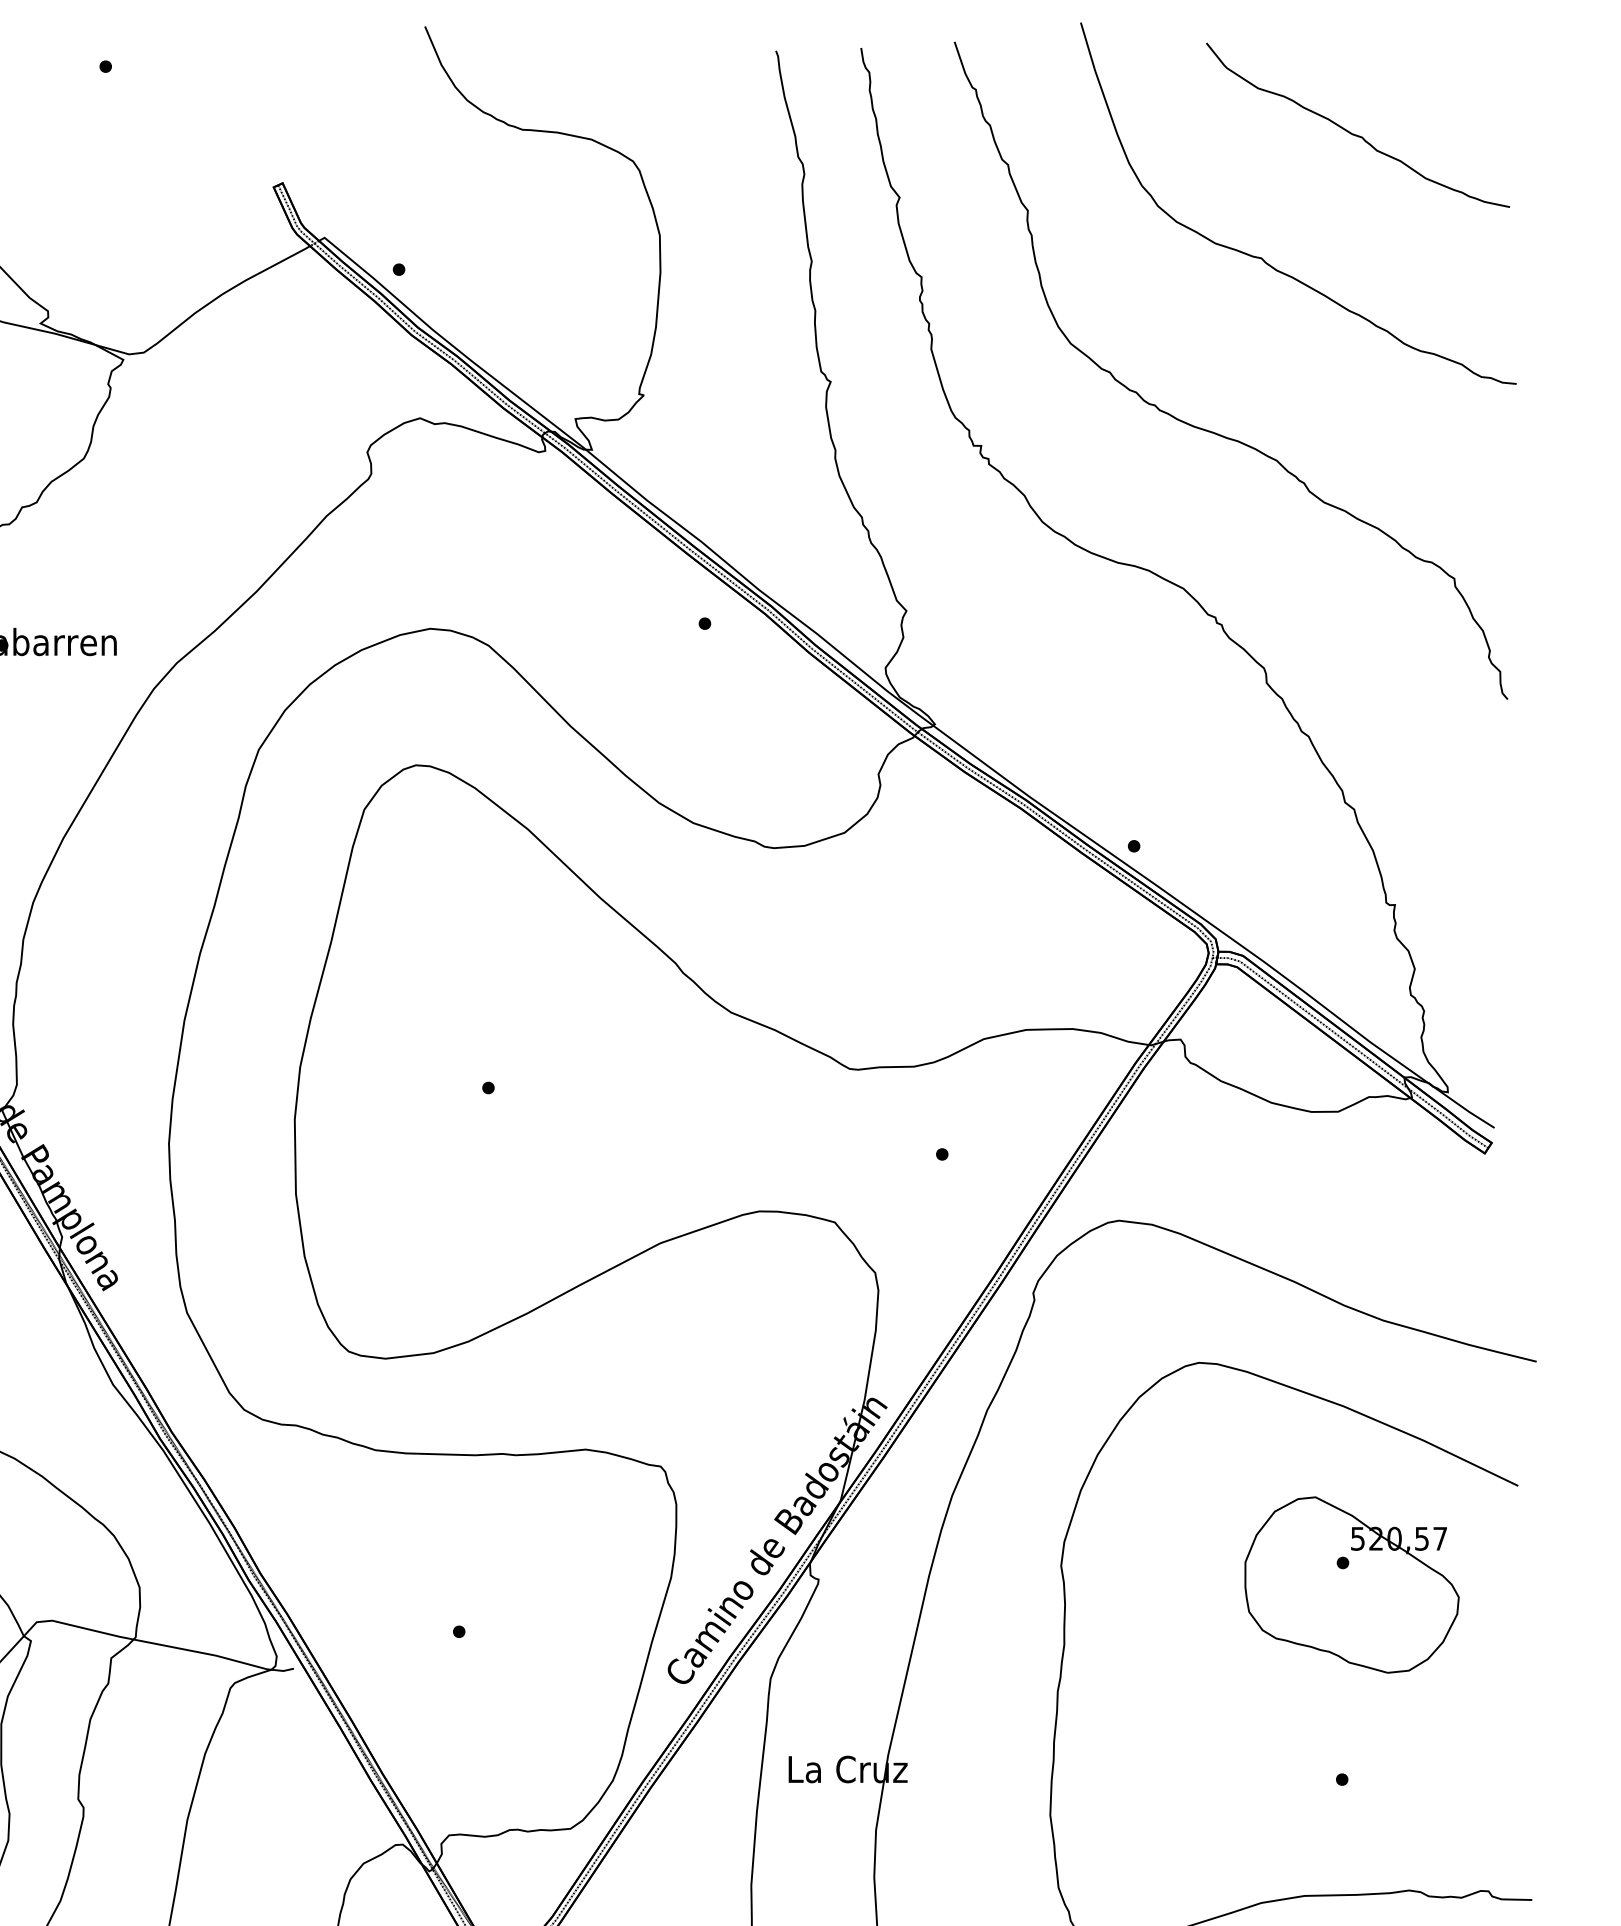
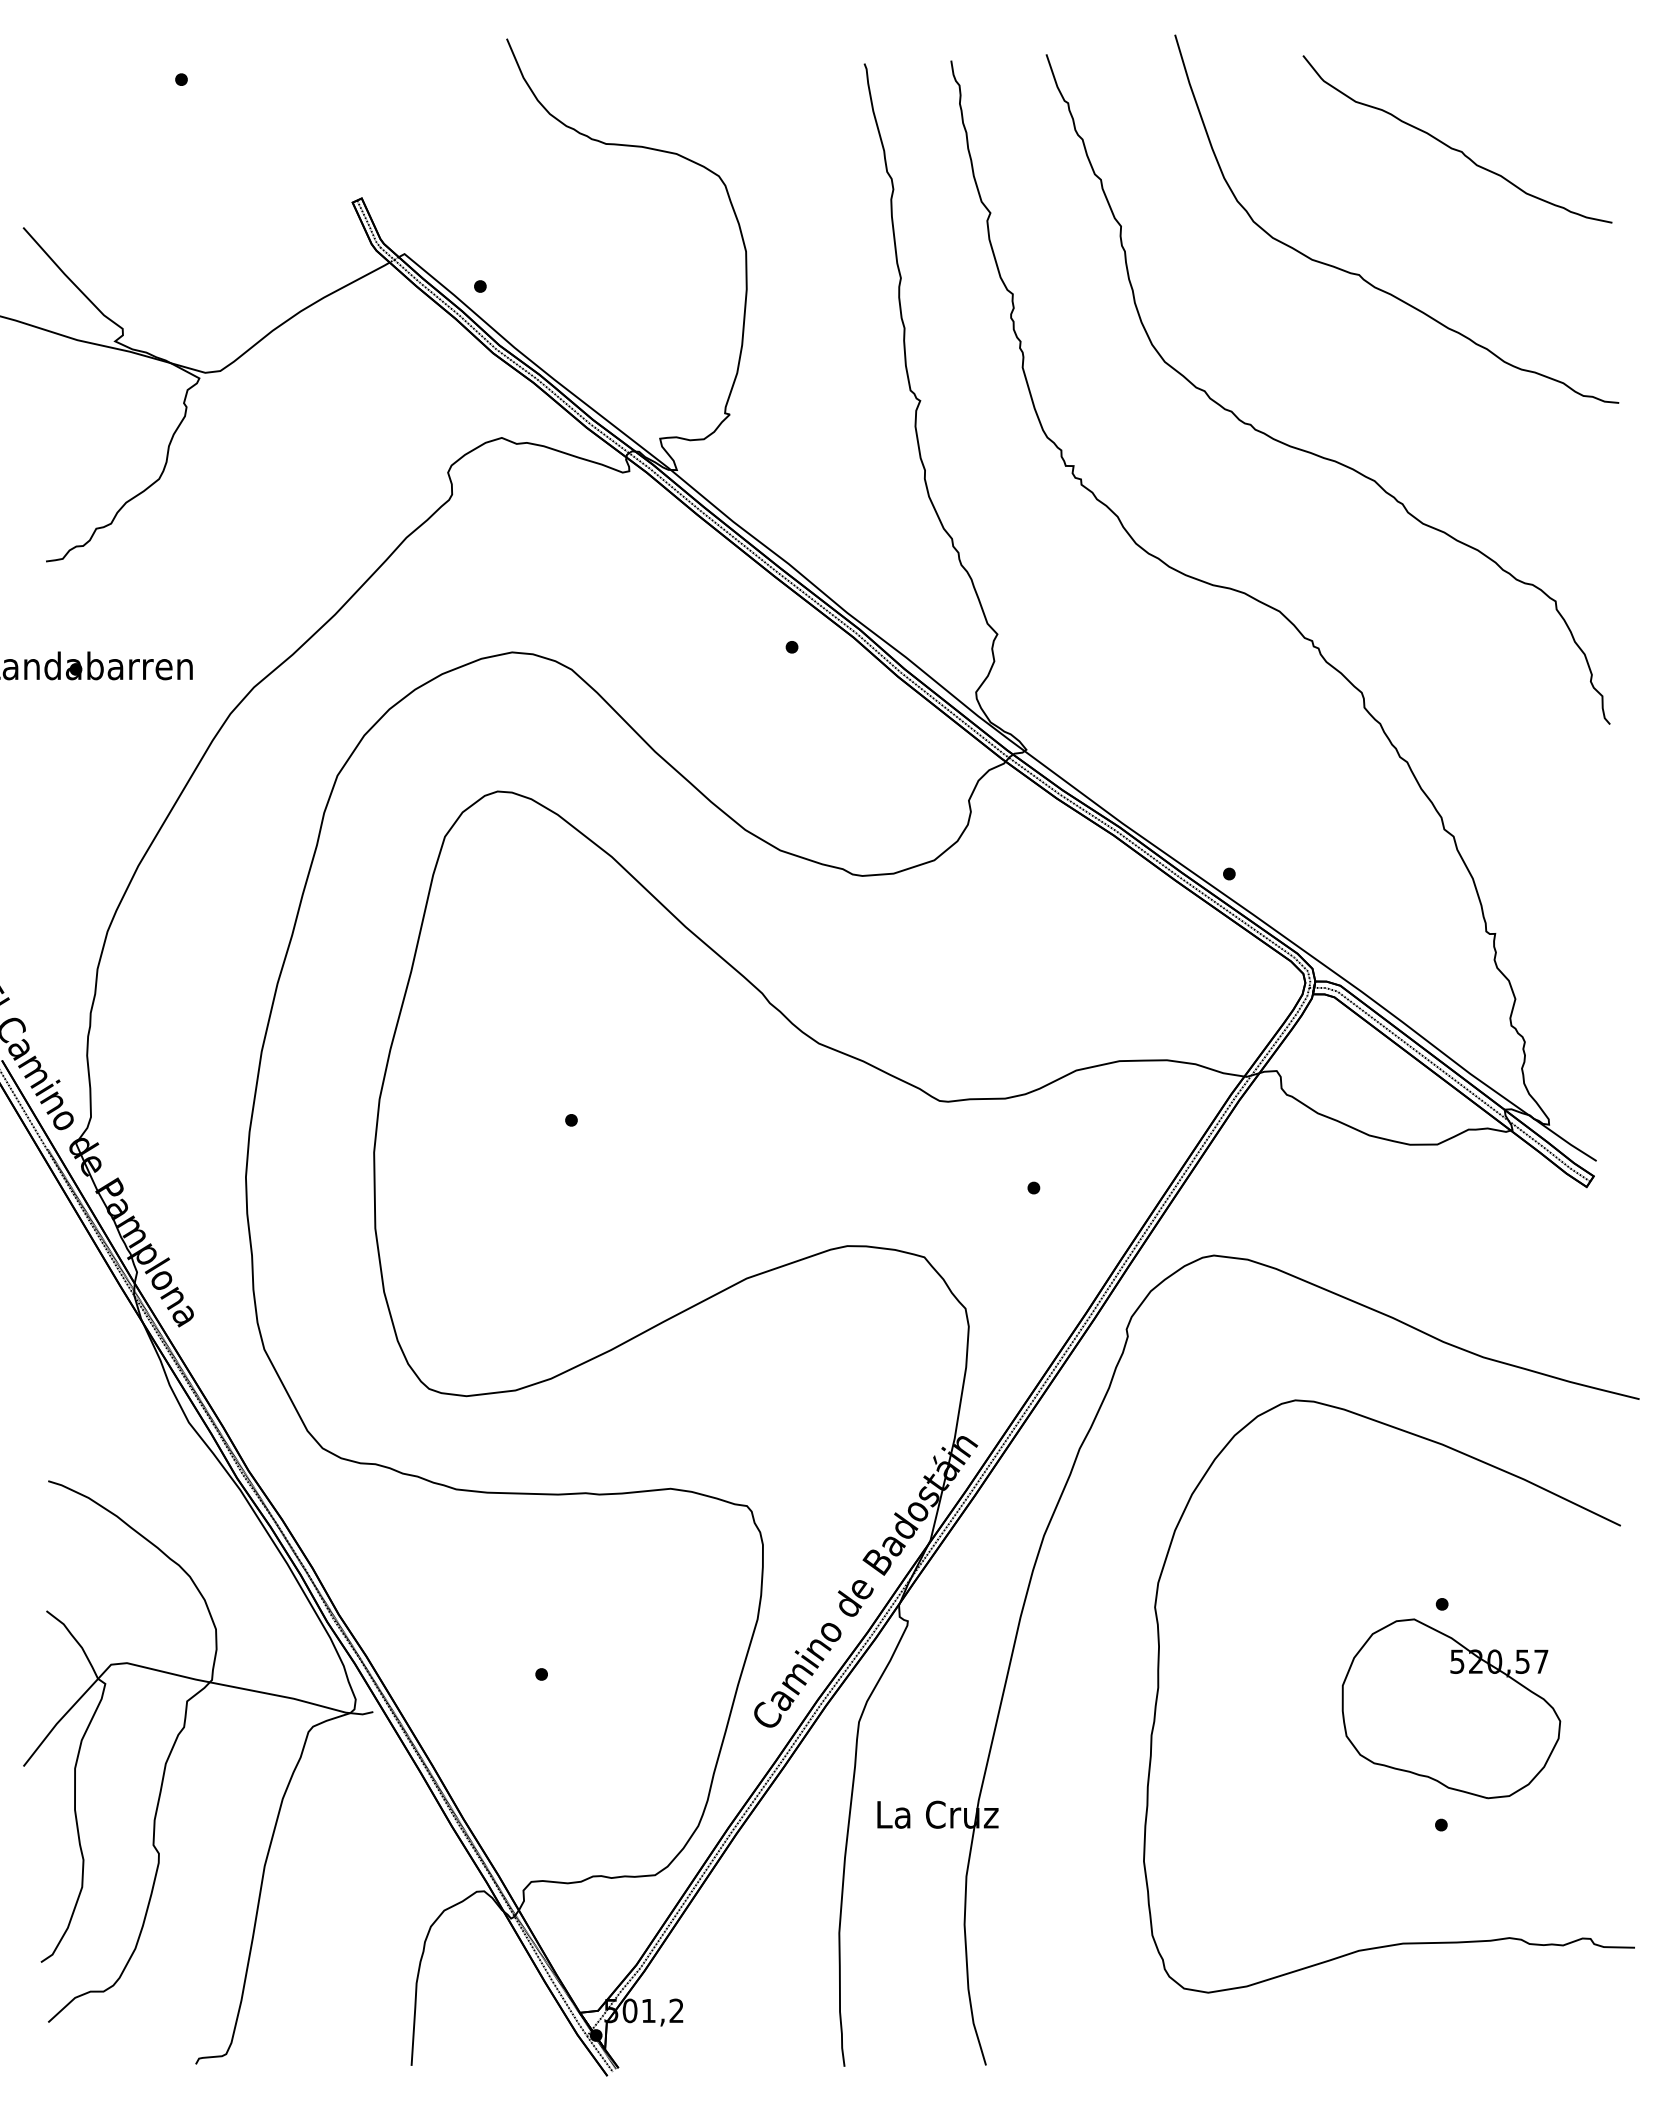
part: (1352, 1584) -> (1451, 1708), moved

